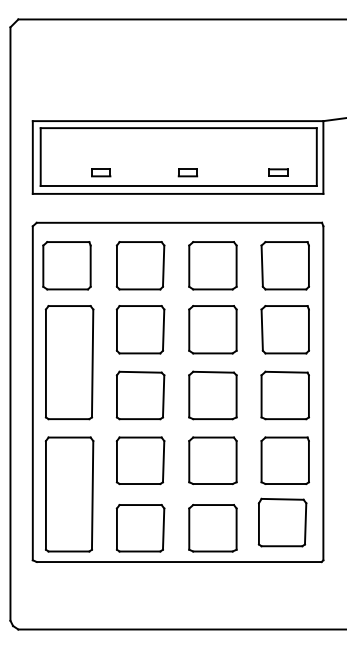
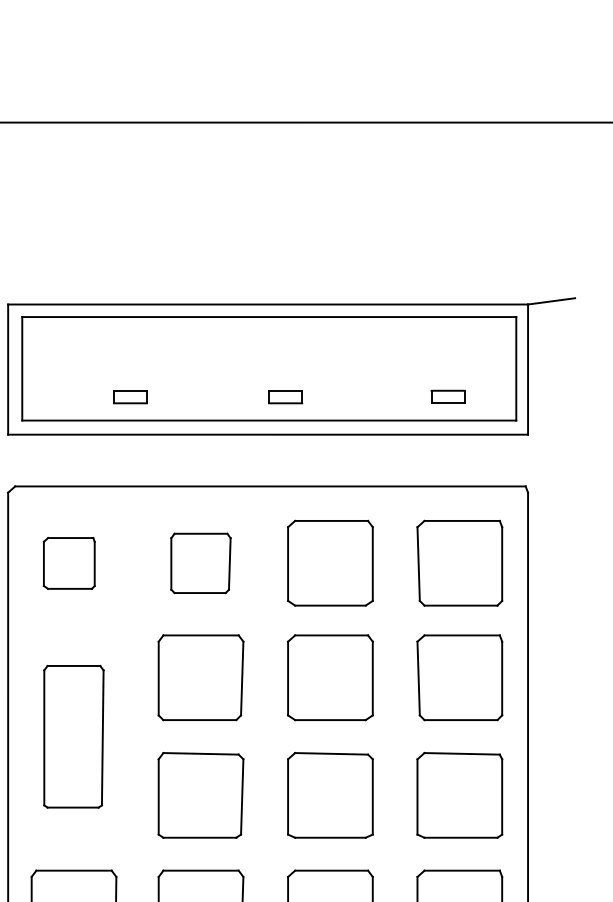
part: (66, 265) -> (68, 562), size x0.6
part: (140, 265) -> (200, 562), size x0.7
part: (69, 362) -> (73, 736), size x0.7

